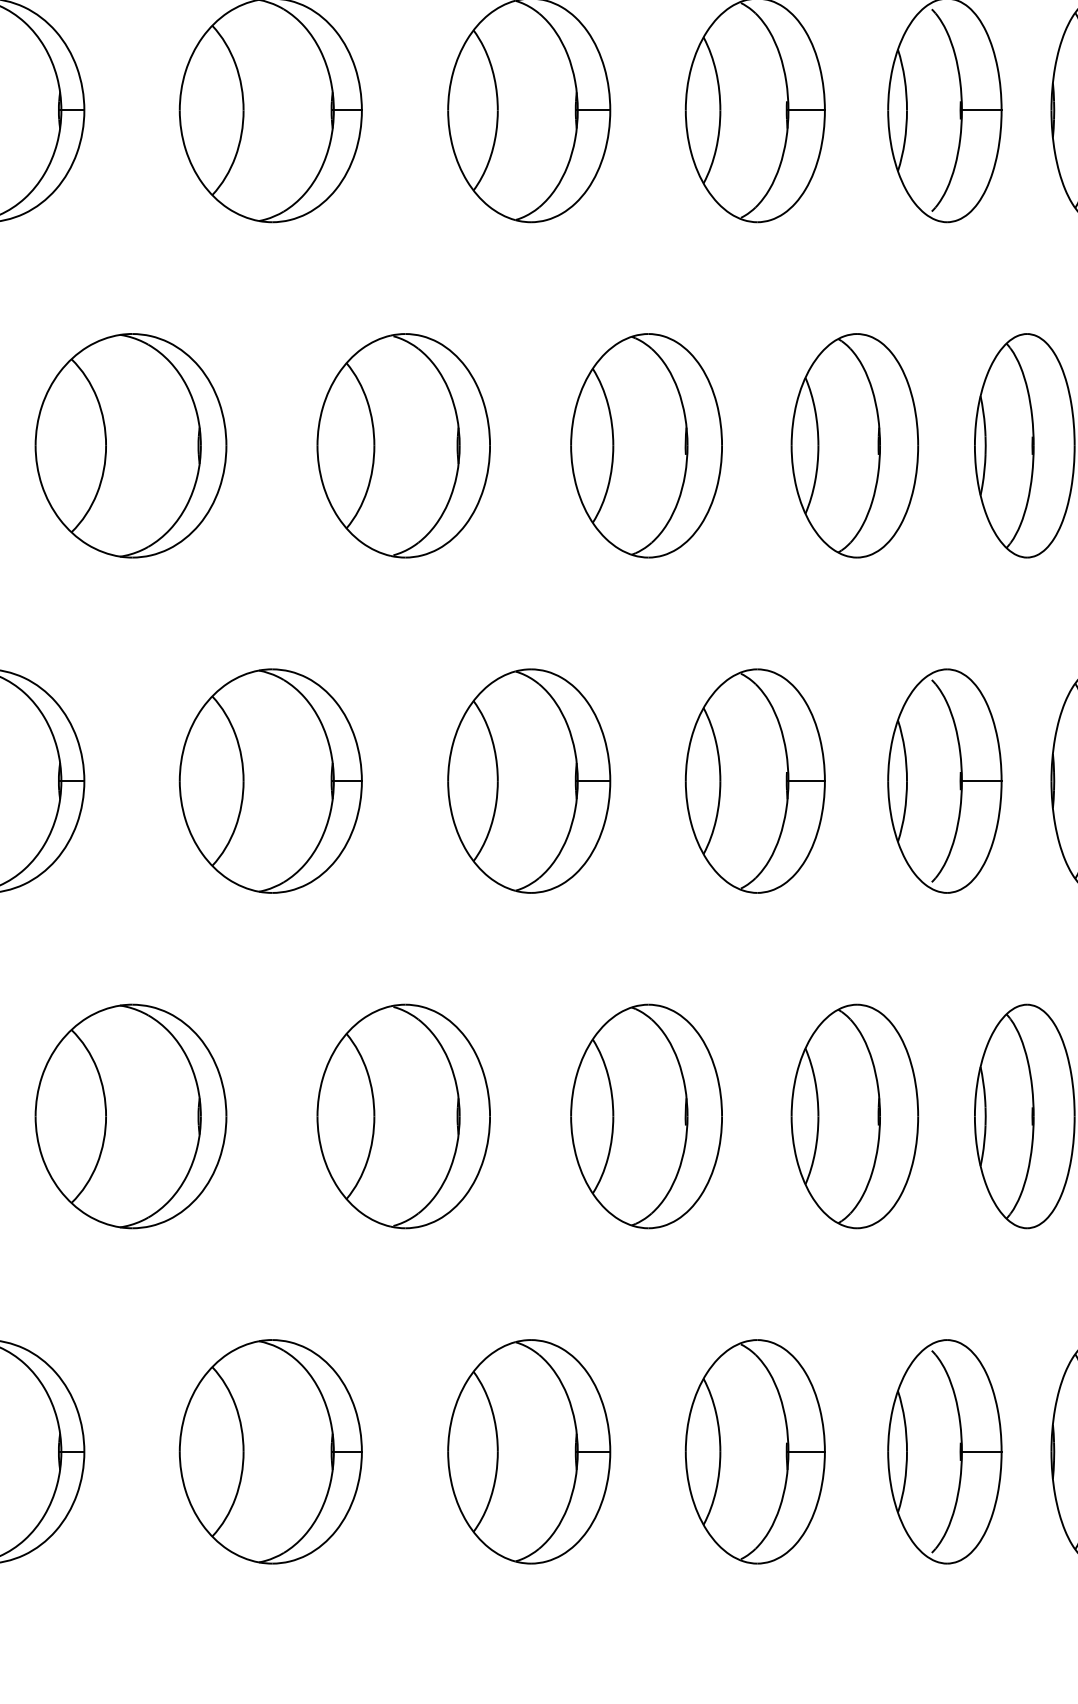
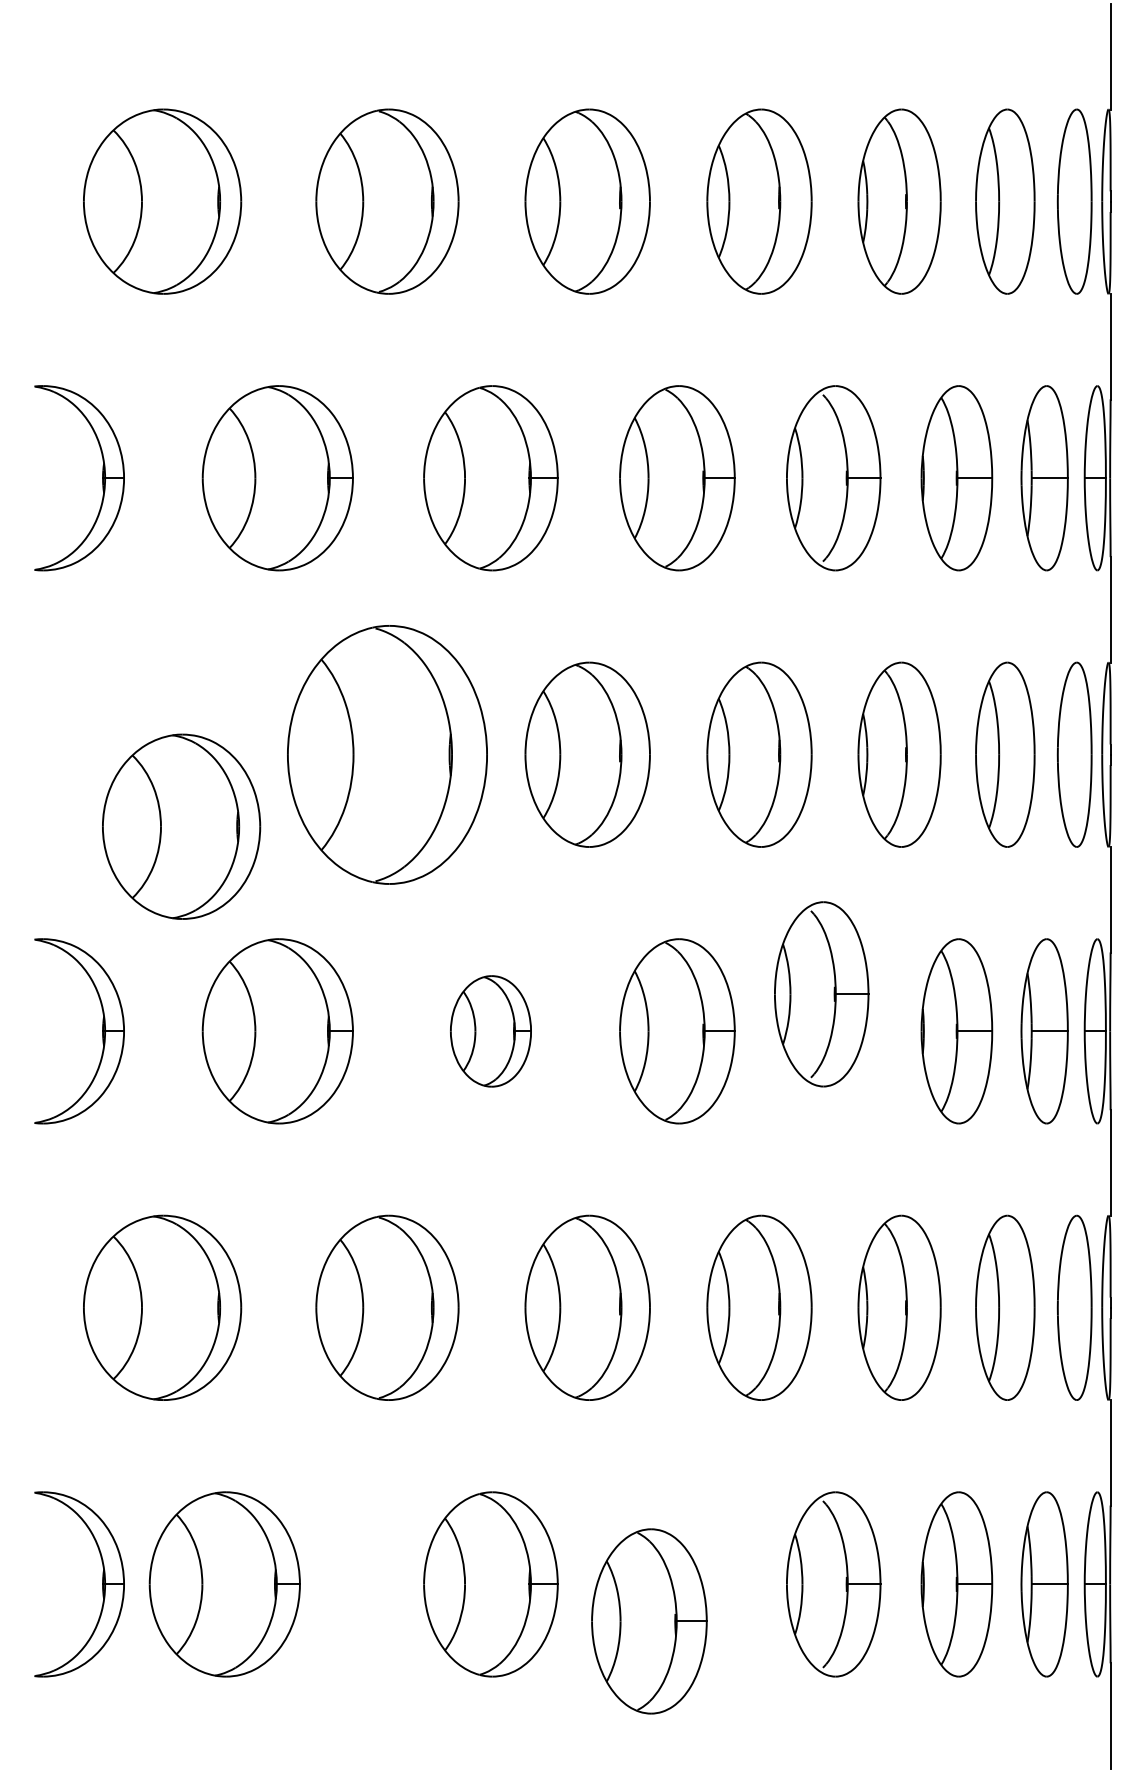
part: (130, 445) -> (181, 826), moved
part: (403, 445) -> (387, 754), size x1.4
part: (528, 781) -> (490, 1031), size x0.6
part: (944, 781) -> (821, 994), moved
part: (270, 1451) -> (224, 1584), moved
part: (755, 1451) -> (649, 1621), moved

